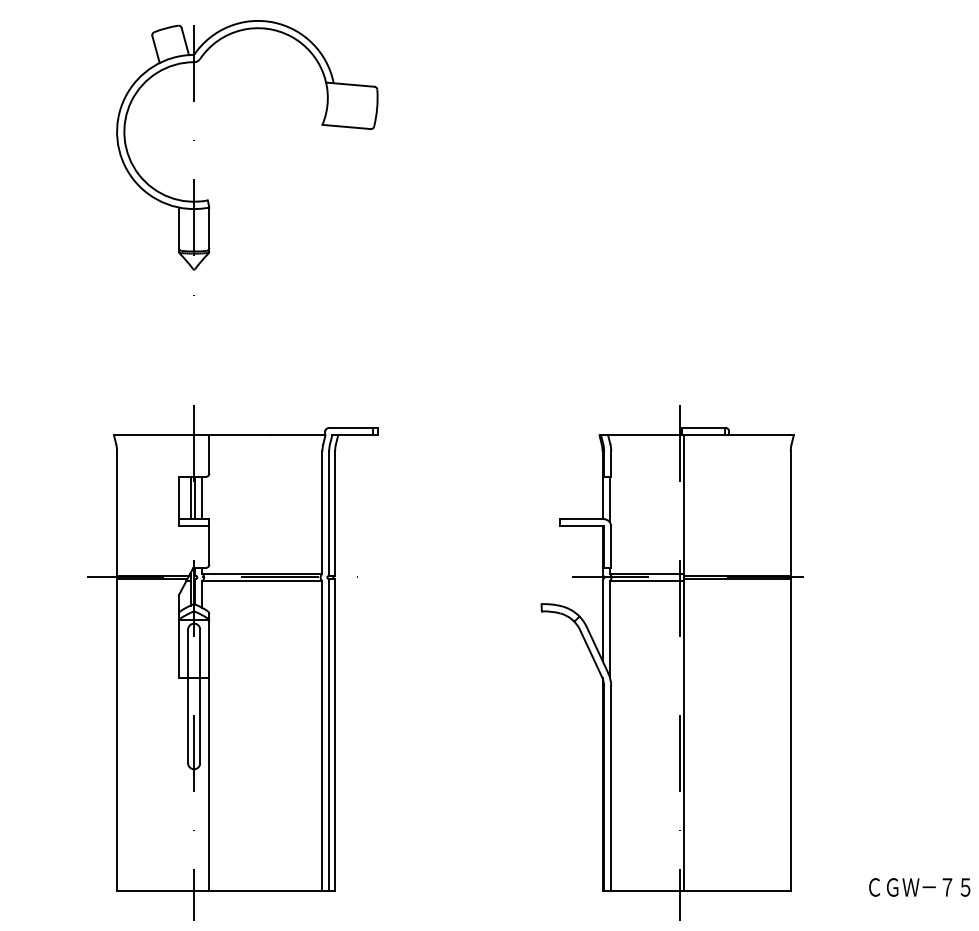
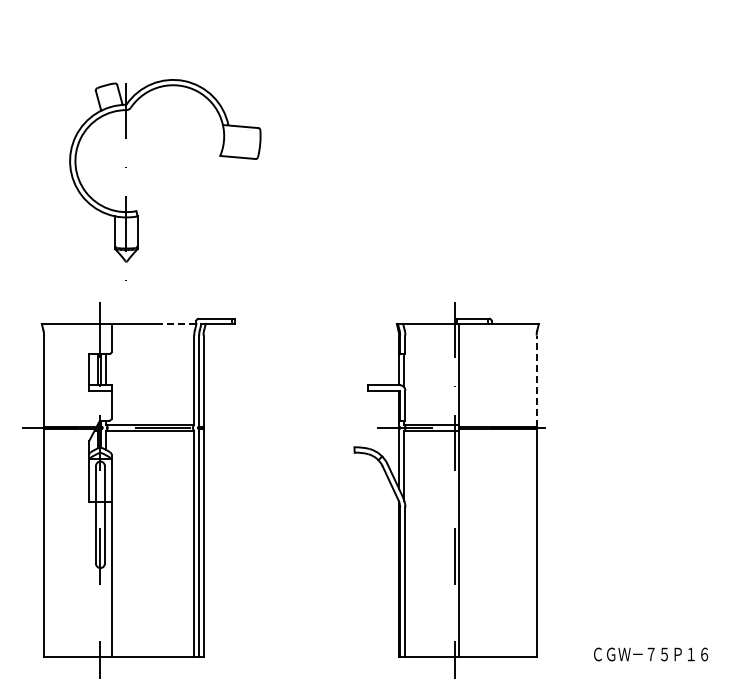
part: (194, 140) -> (126, 167), moved
line: (298, 436) -> (176, 324), solid -> dashed
line: (790, 514) -> (536, 381), solid -> dashed

